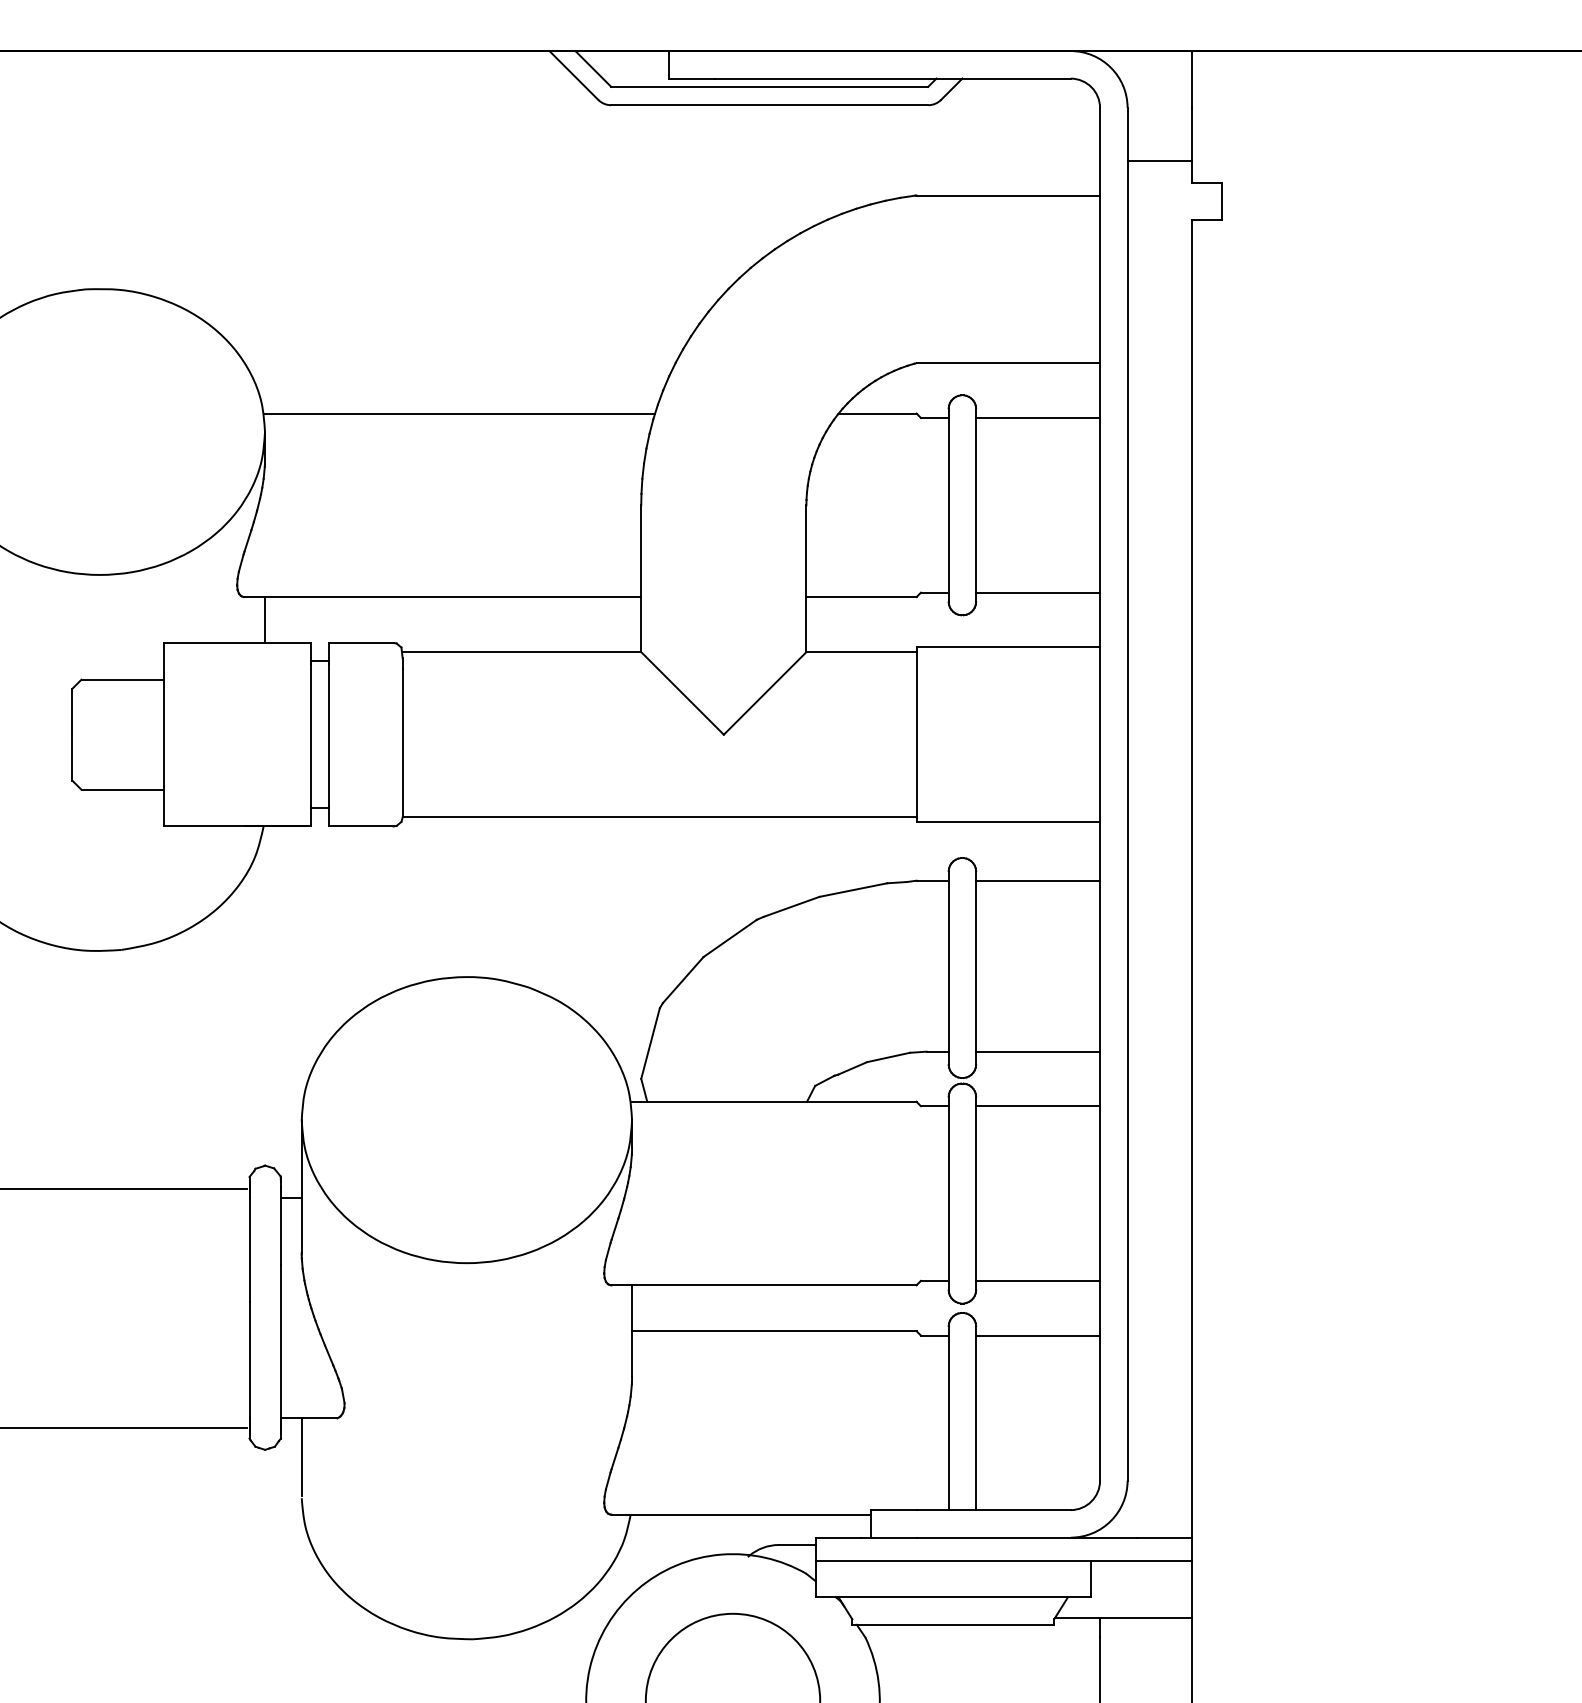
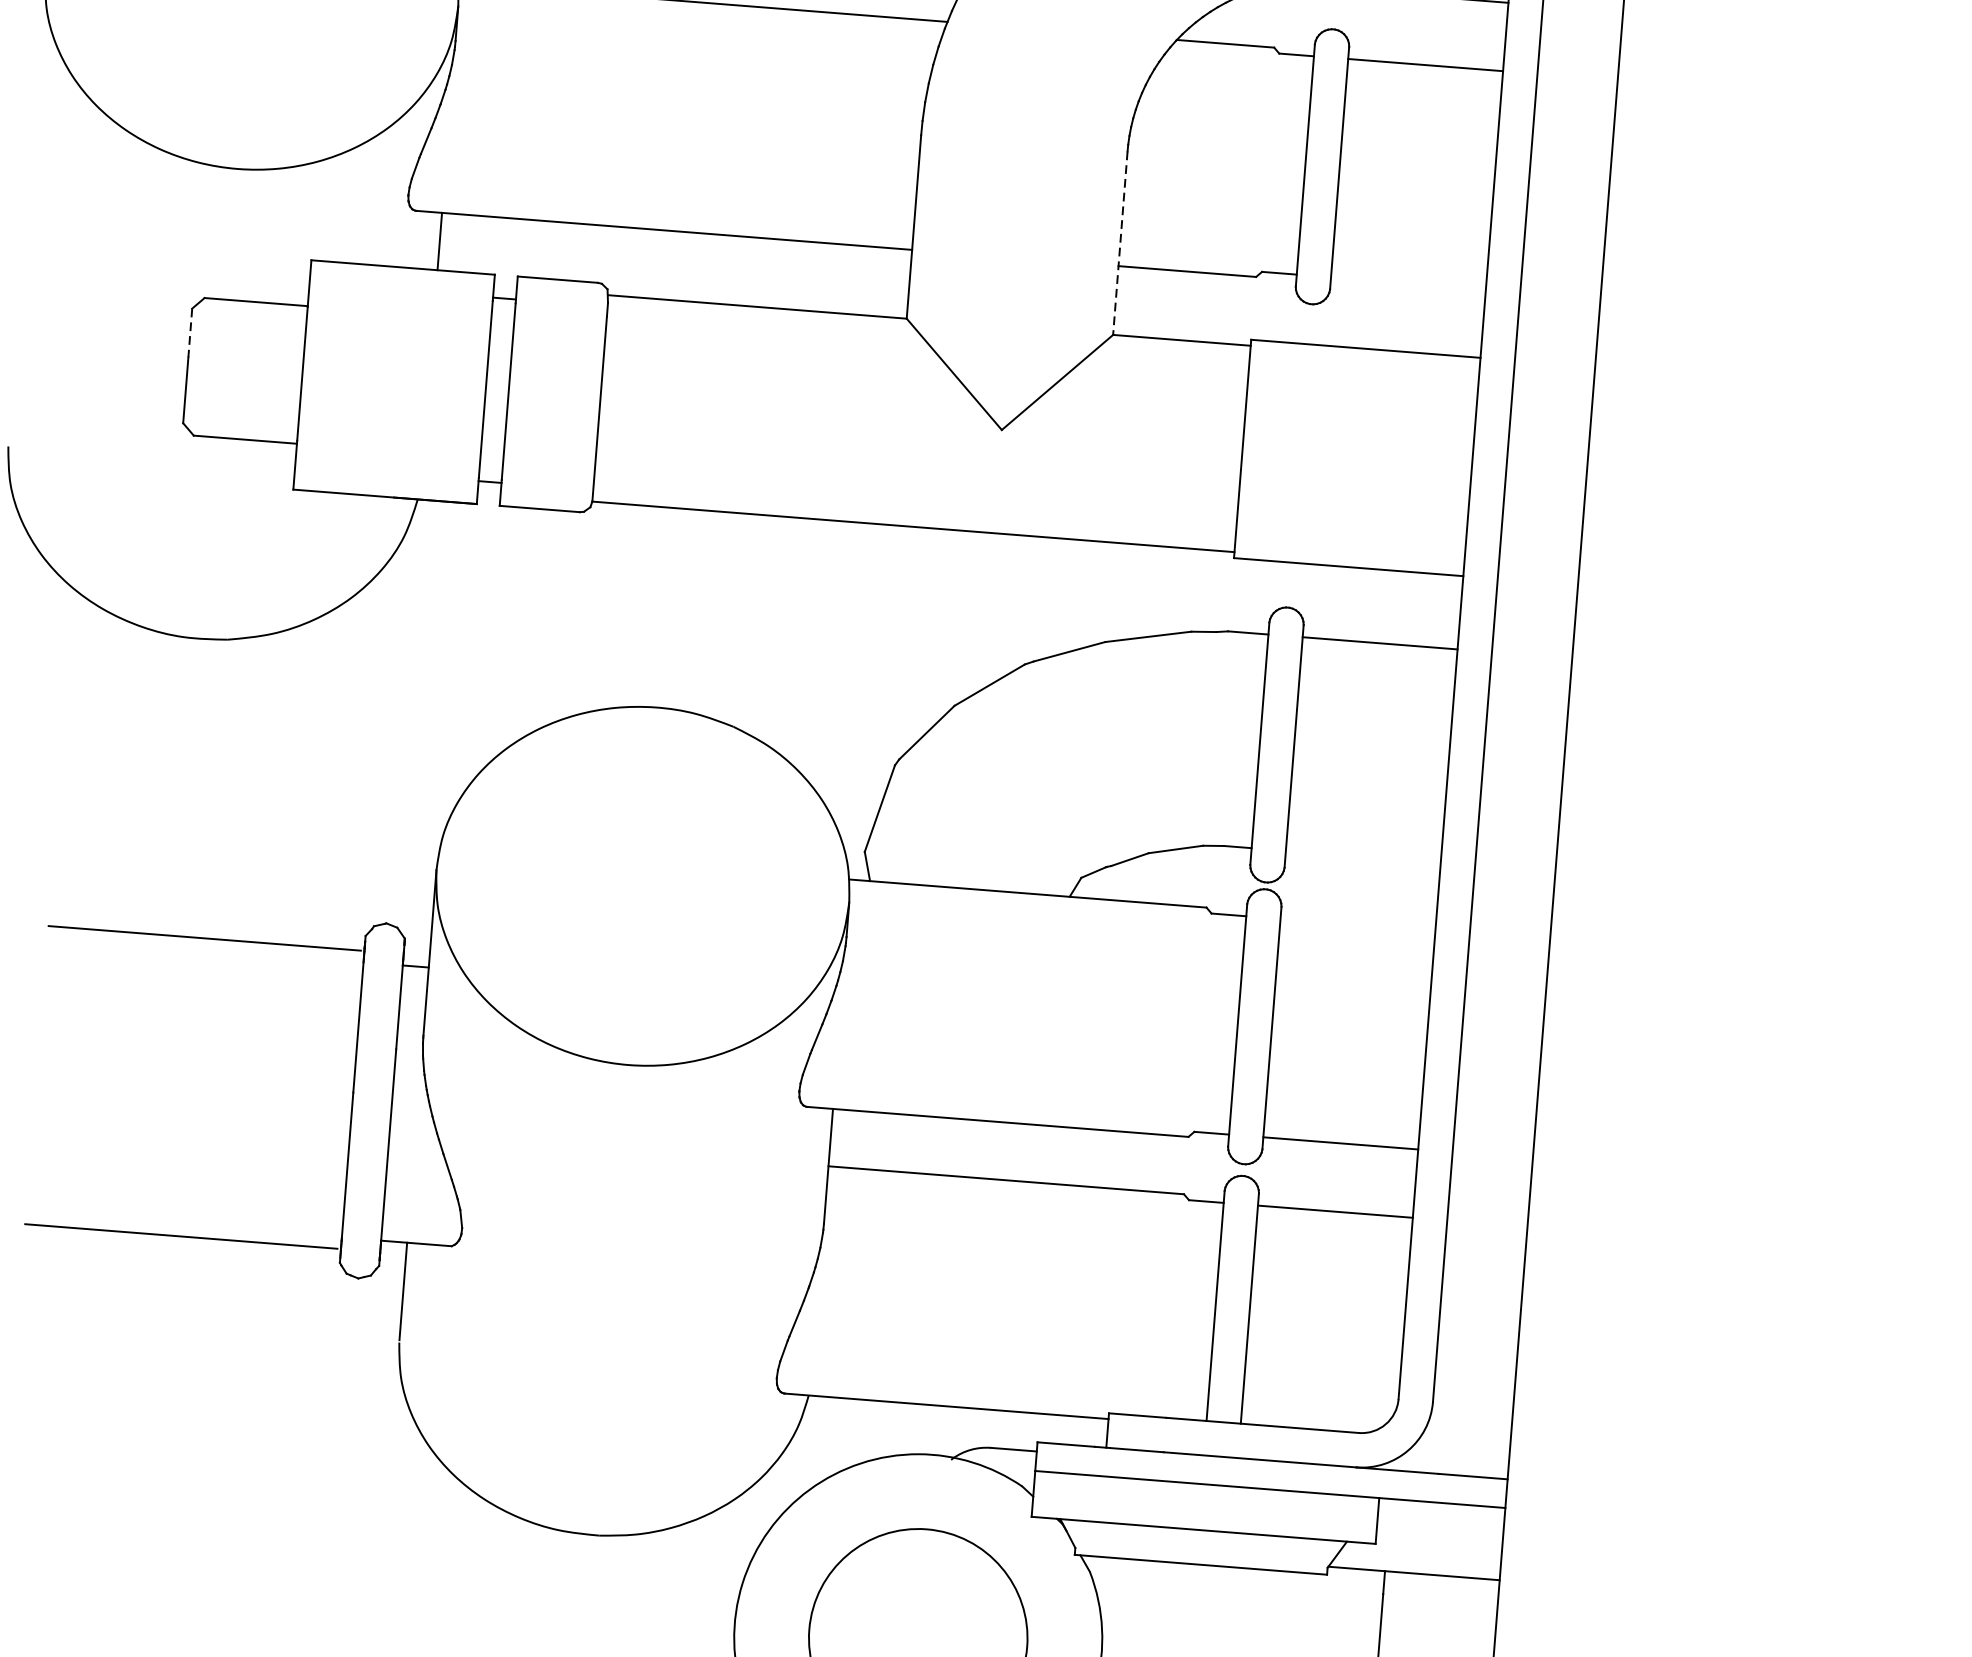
line: (806, 579) -> (1120, 244), solid -> dashed
line: (1038, 592) -> (1408, 283), removed
line: (72, 708) -> (190, 333), solid -> dashed
line: (1038, 1051) -> (1363, 856), removed
line: (1038, 1106) -> (1358, 925), removed

